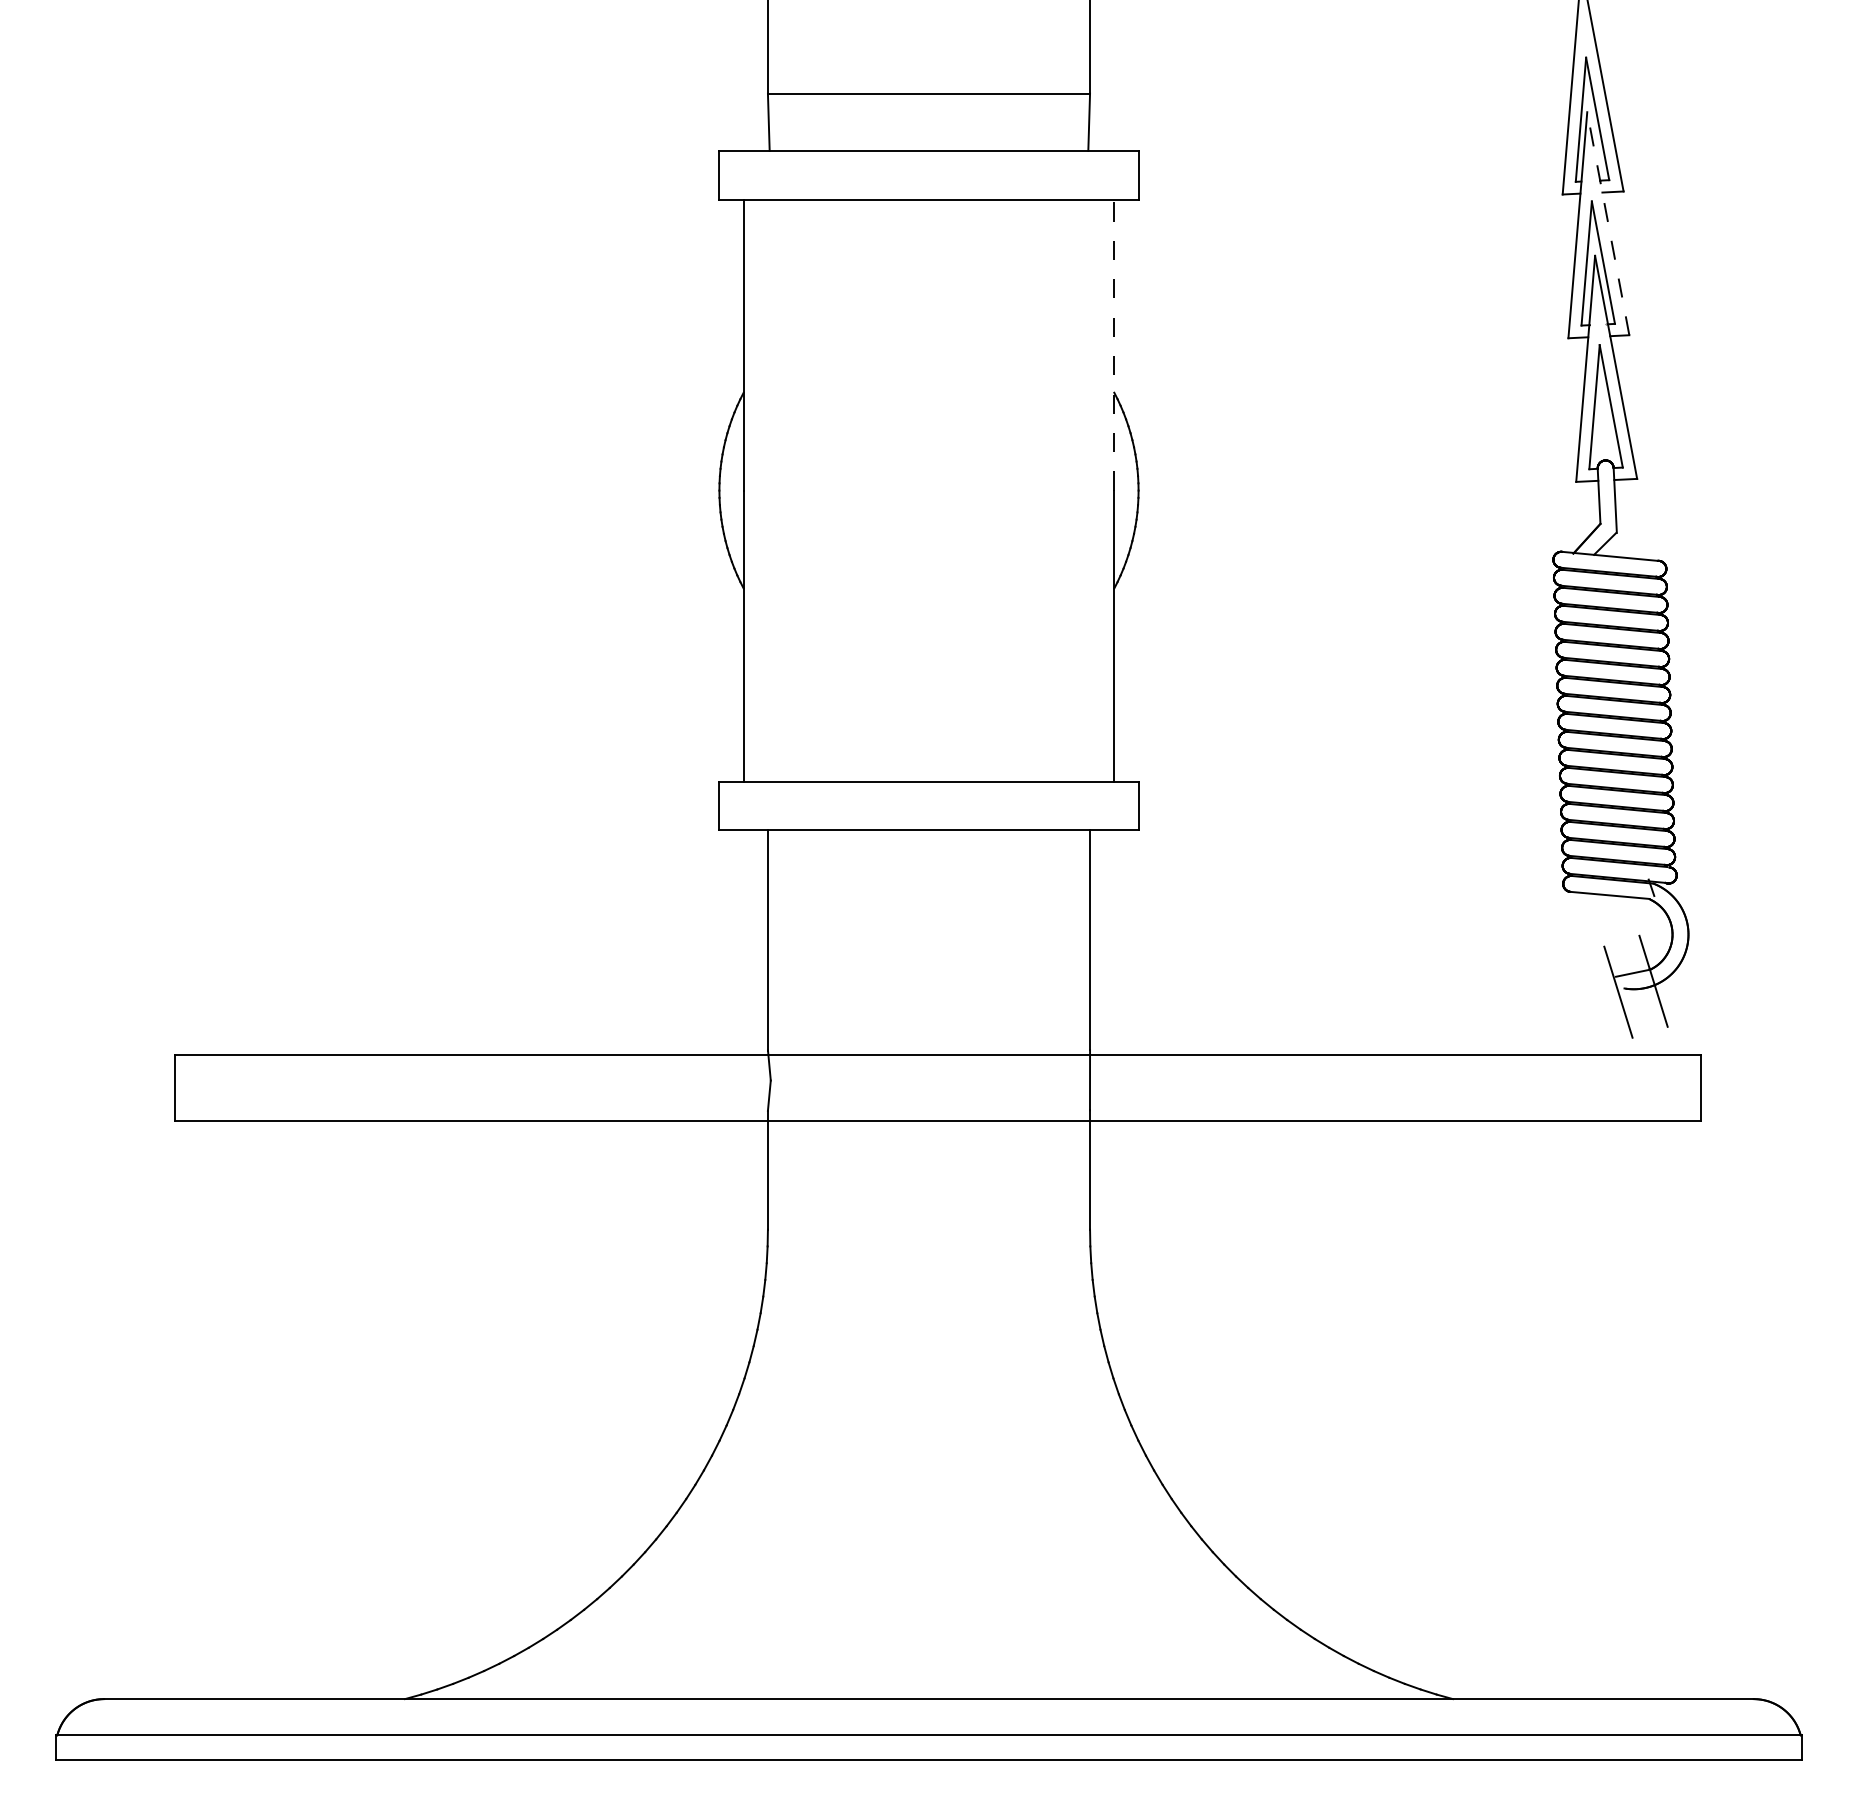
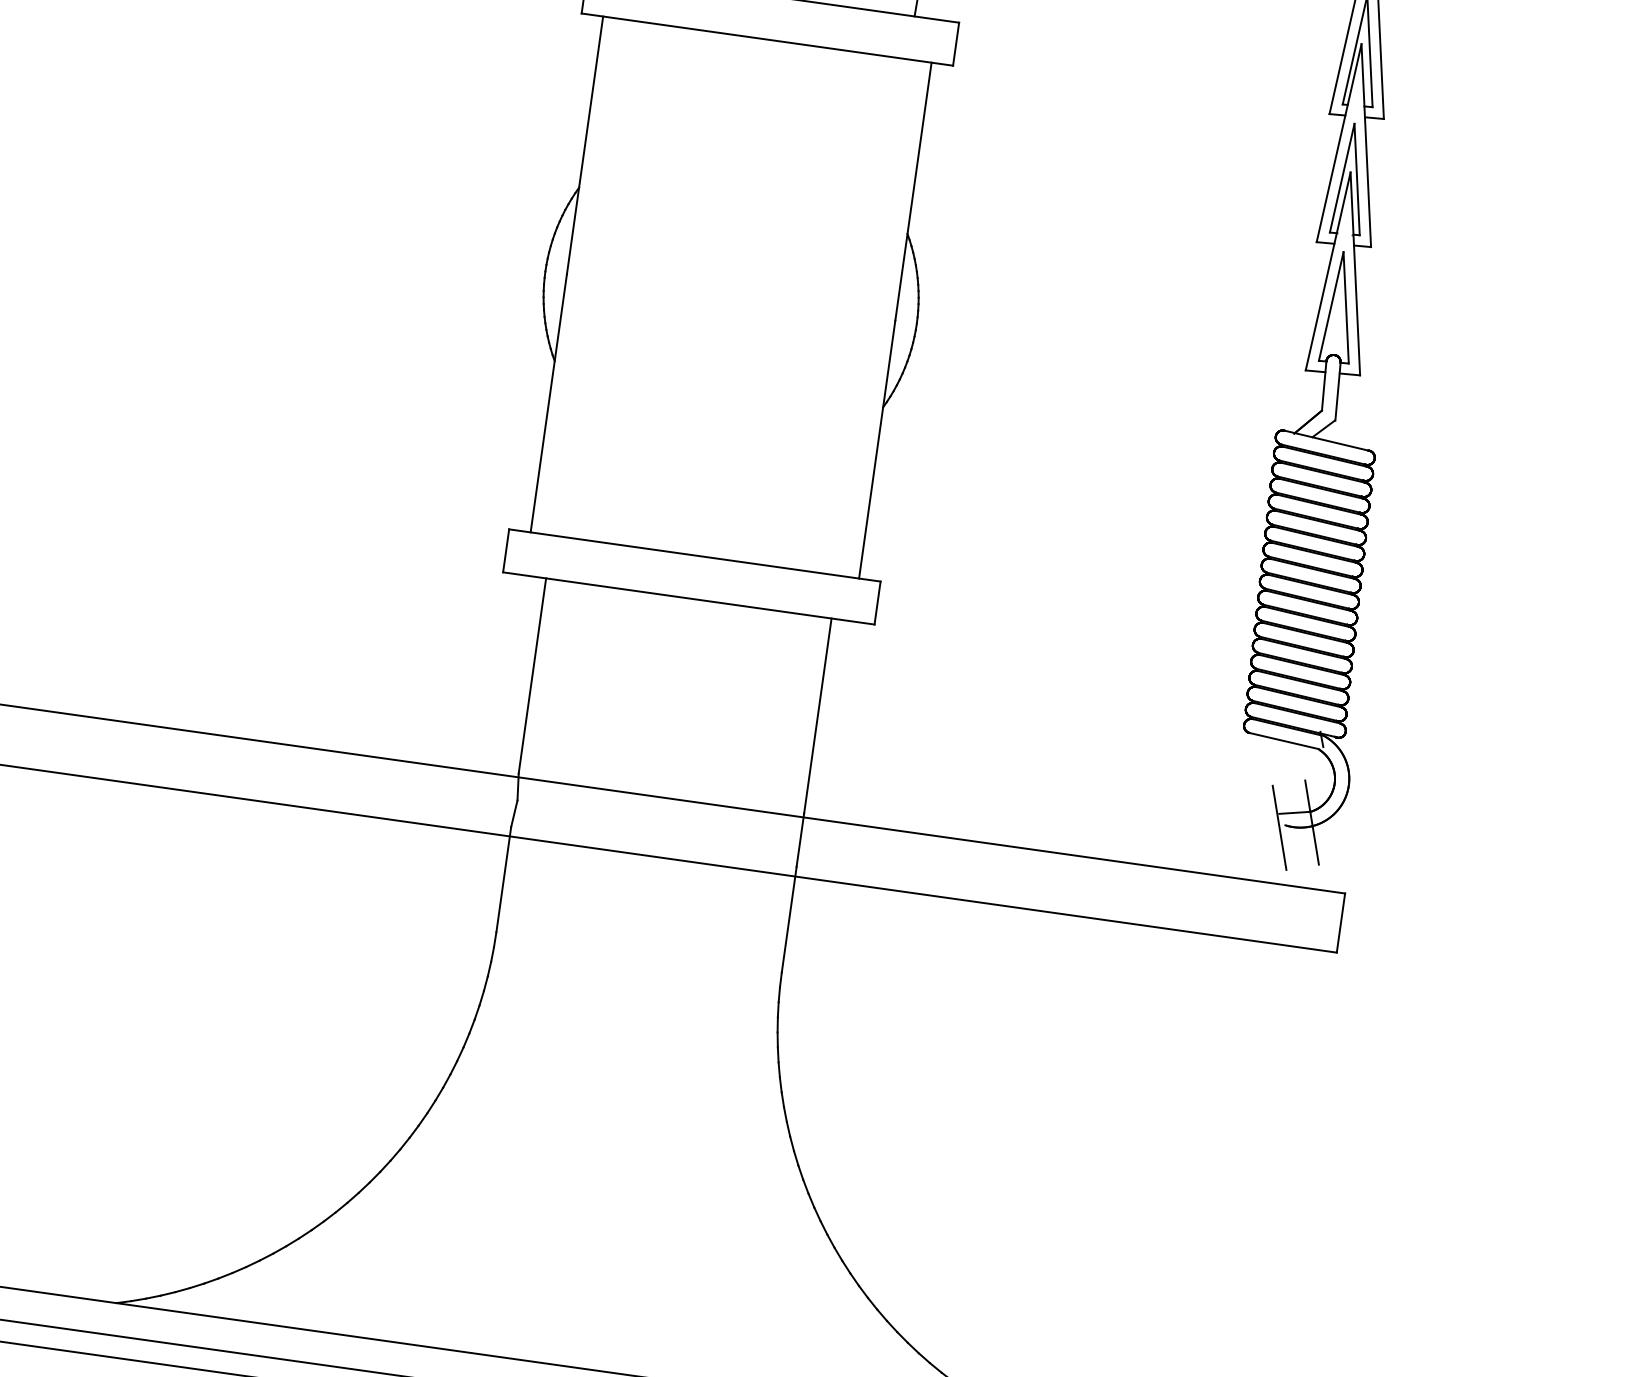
line: (1608, 223) -> (1366, 145), dashed -> solid
line: (1114, 345) -> (913, 192), dashed -> solid

